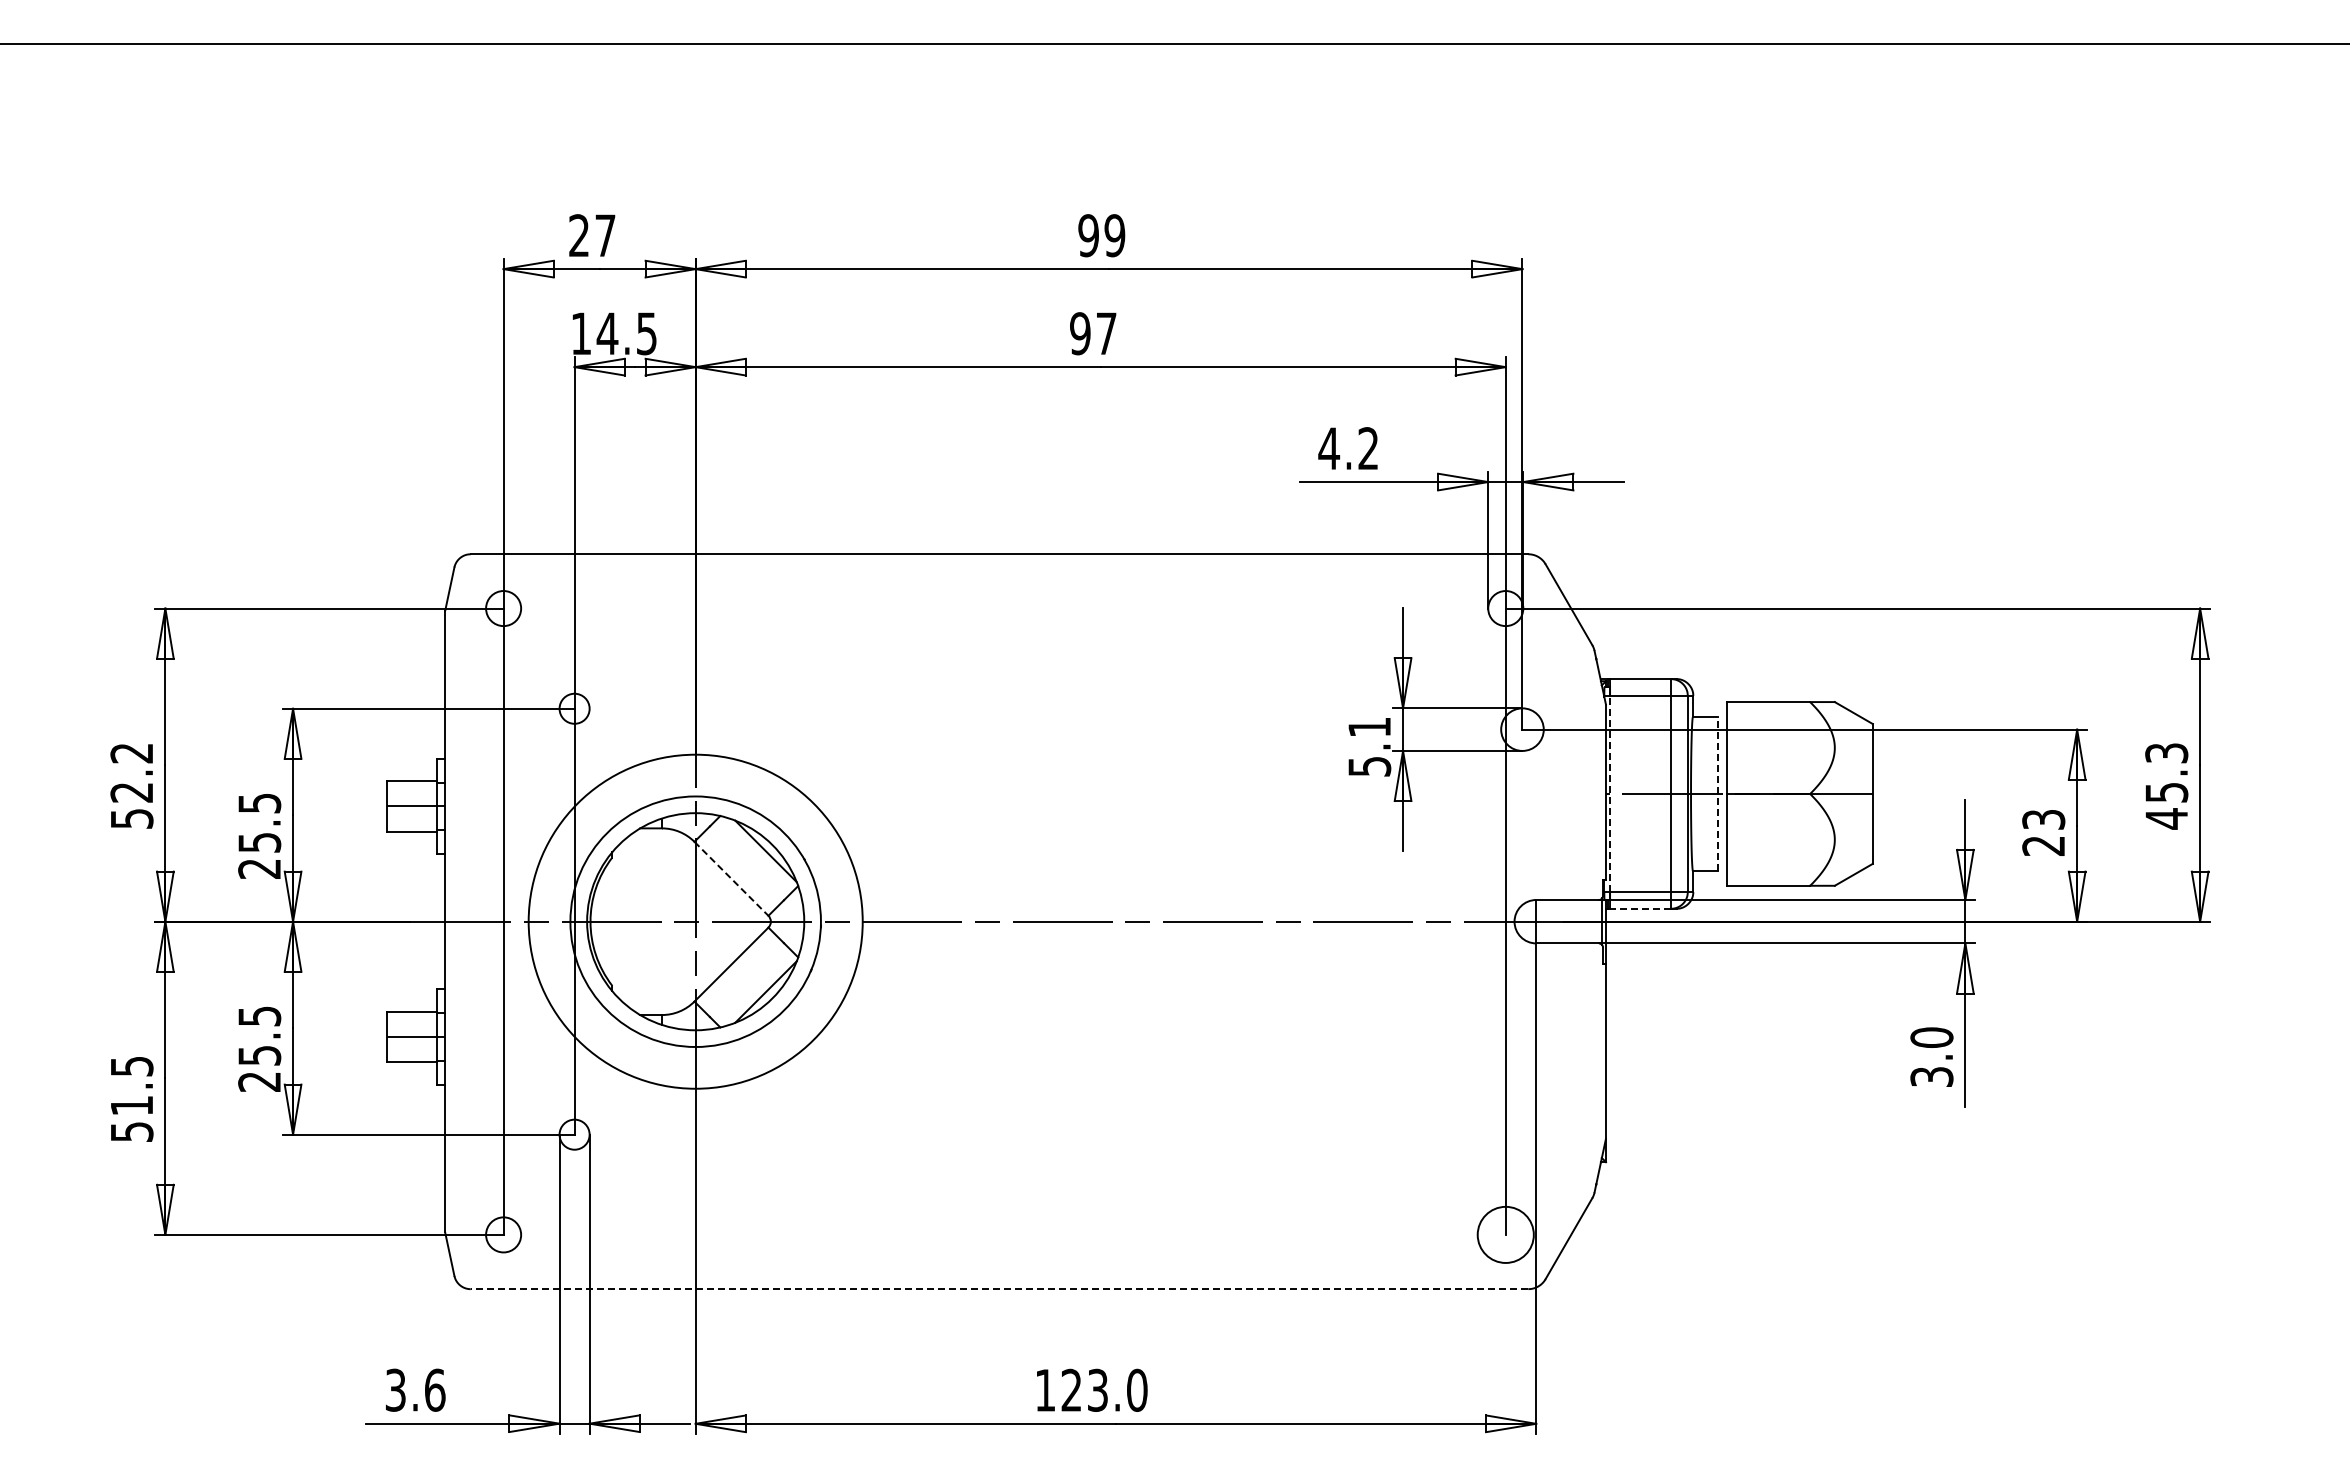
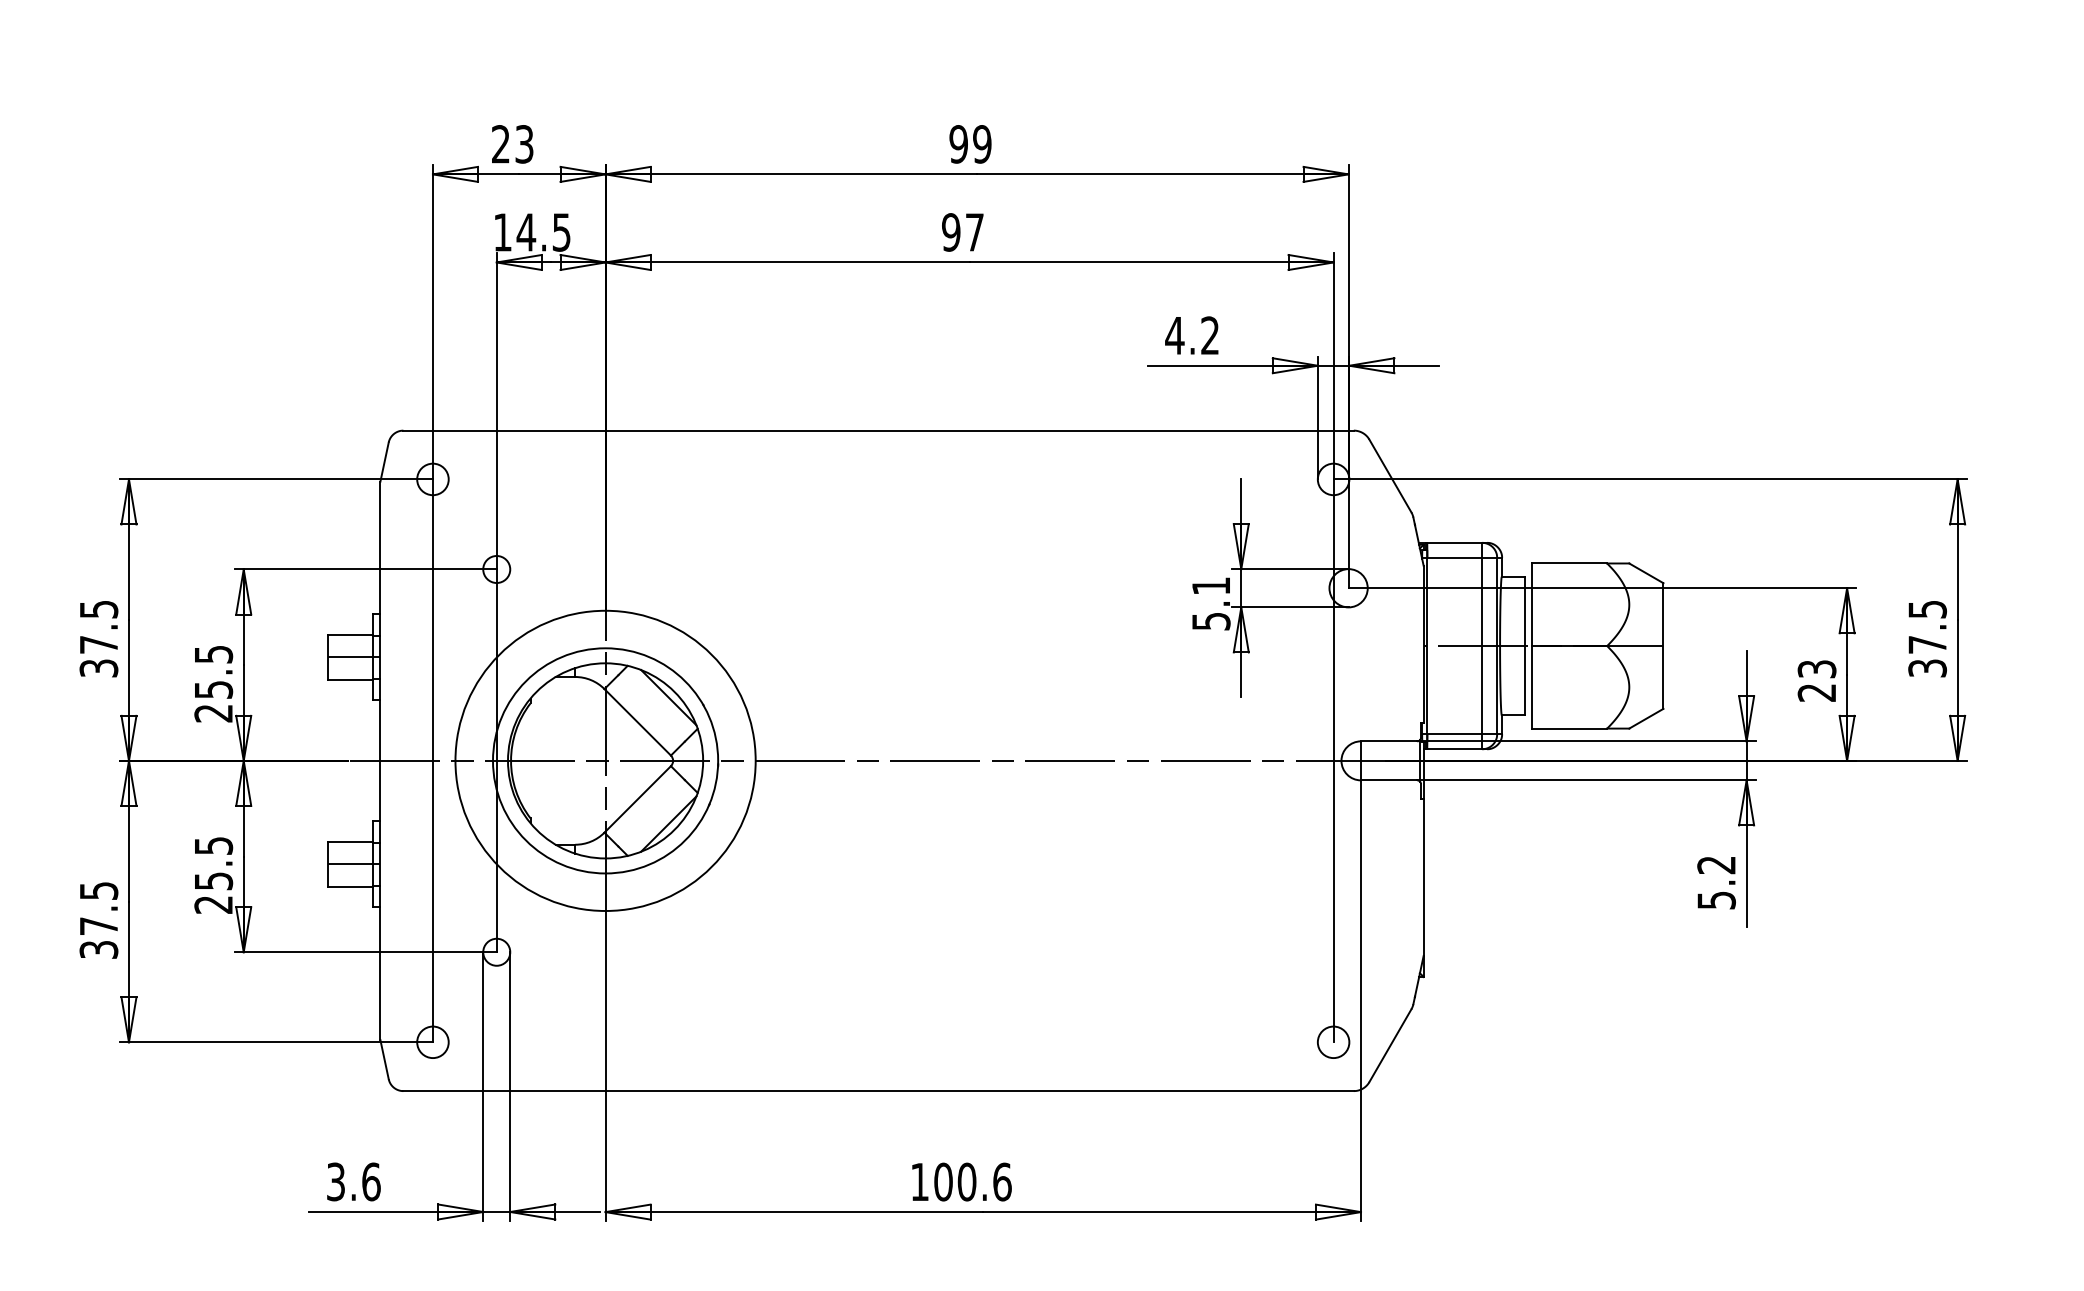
text: (605, 235) -> (524, 144), 27 -> 23
text: (131, 785) -> (98, 638), 52.2 -> 37.5
text: (2166, 786) -> (1927, 639), 45.3 -> 37.5
line: (1610, 793) -> (1427, 645), dashed -> solid
line: (1718, 793) -> (1524, 645), dashed -> solid
line: (731, 879) -> (637, 722), dashed -> solid
line: (1640, 908) -> (1454, 748), dashed -> solid
text: (1931, 1056) -> (1716, 882), 3.0 -> 5.2
text: (131, 1118) -> (98, 937), 51.5 -> 37.5
circle: (1505, 1234) -> (1333, 1041), size x0.62
line: (999, 1289) -> (878, 1091), dashed -> solid
text: (1104, 1389) -> (972, 1181), 123.0 -> 100.6

